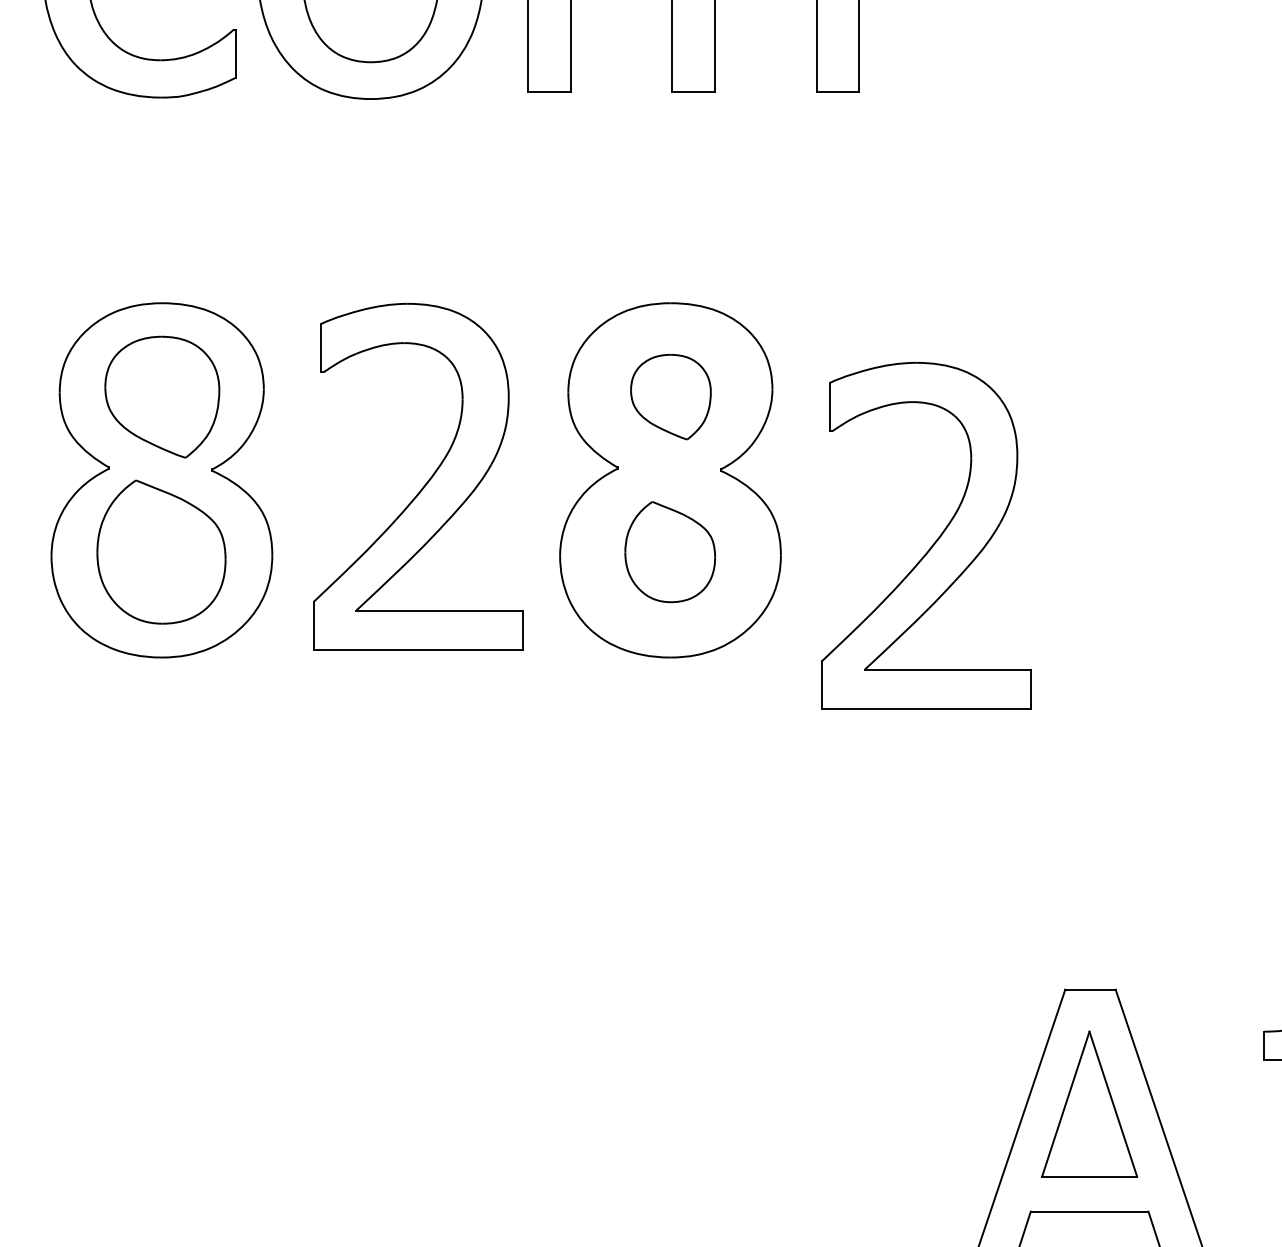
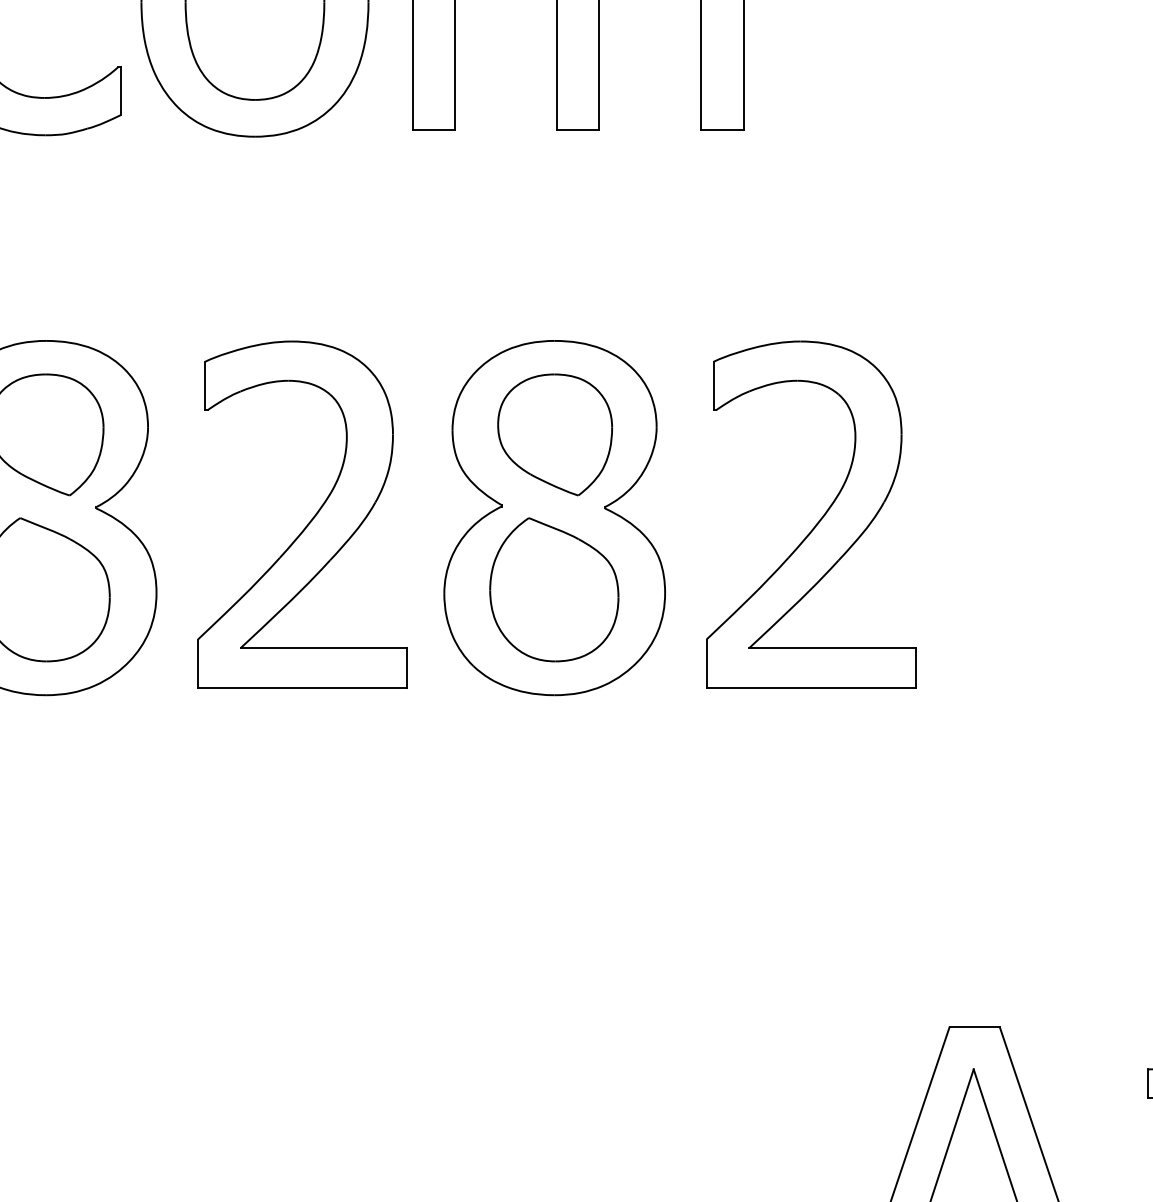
part: (670, 396) -> (554, 434), size x1.43
part: (935, 540) -> (819, 519), moved
part: (670, 551) -> (554, 589), size x1.43

